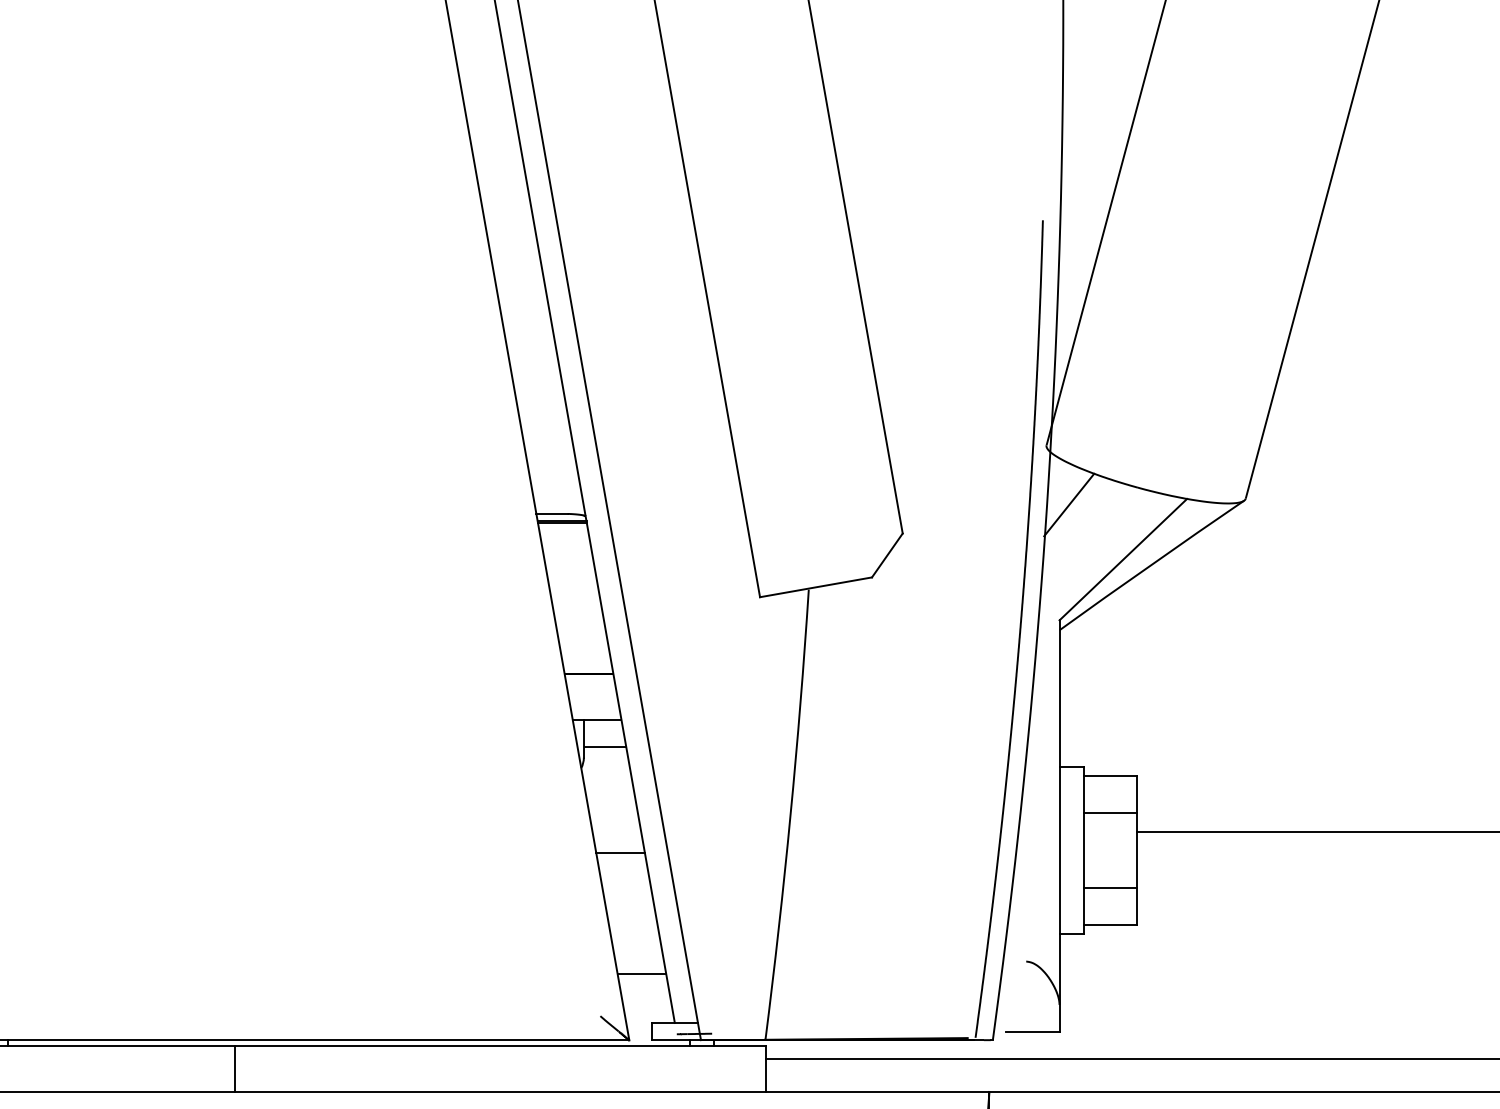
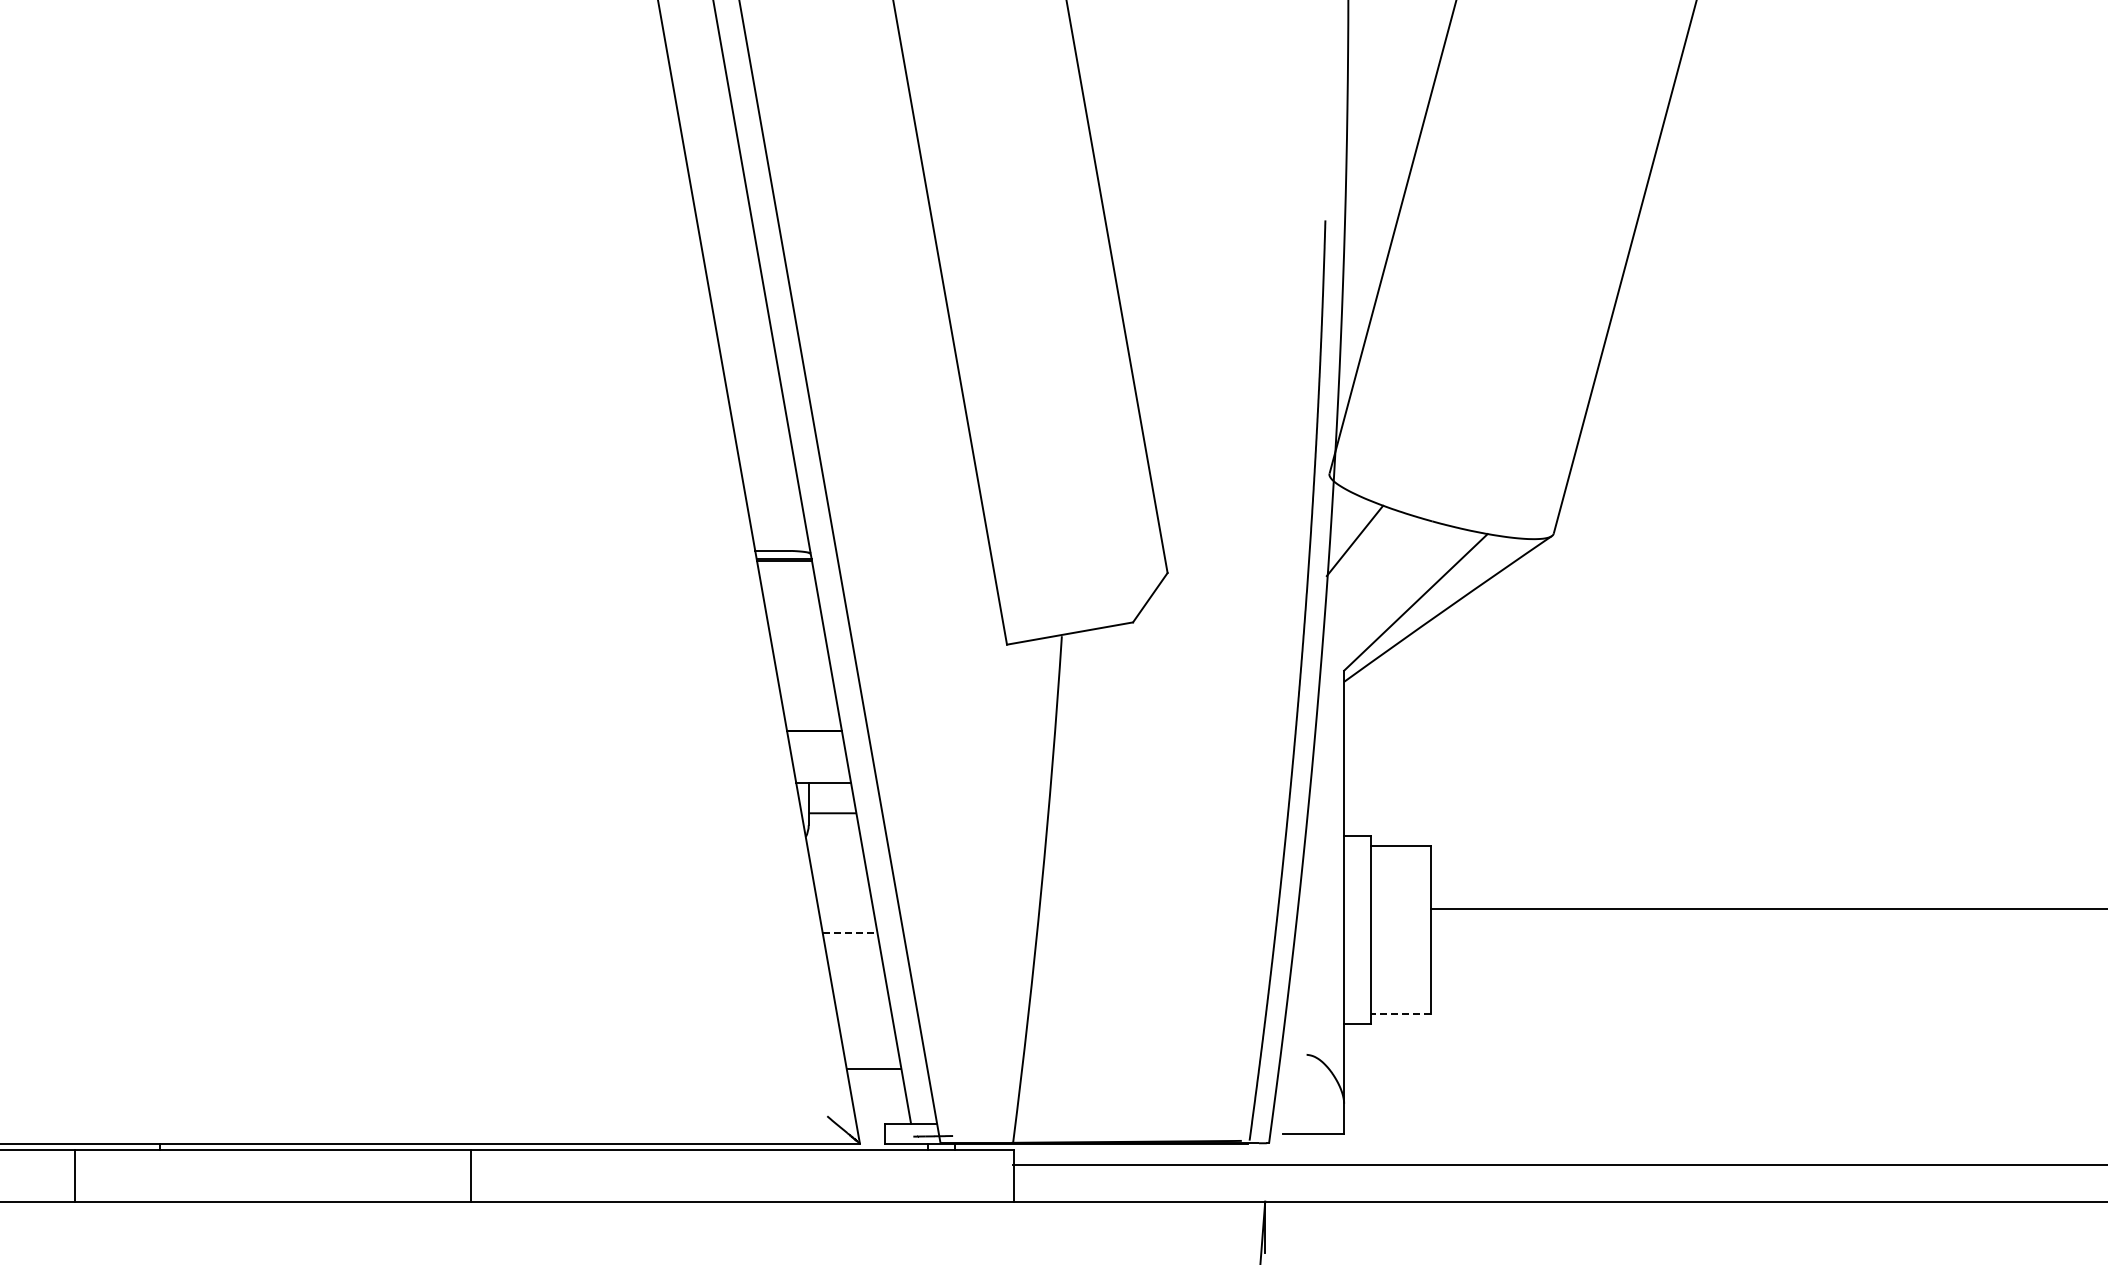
line: (1110, 813) -> (1401, 888), removed
line: (621, 852) -> (850, 932), solid -> dashed
line: (1110, 887) -> (1401, 971), removed
line: (1110, 924) -> (1401, 1013), solid -> dashed
line: (235, 1068) -> (471, 1175), moved

